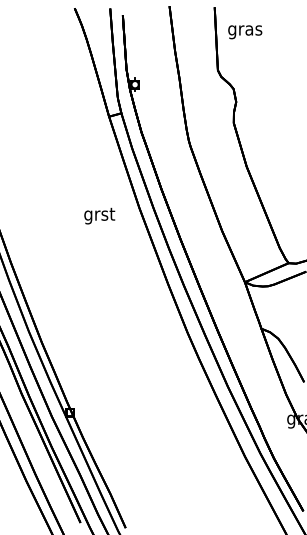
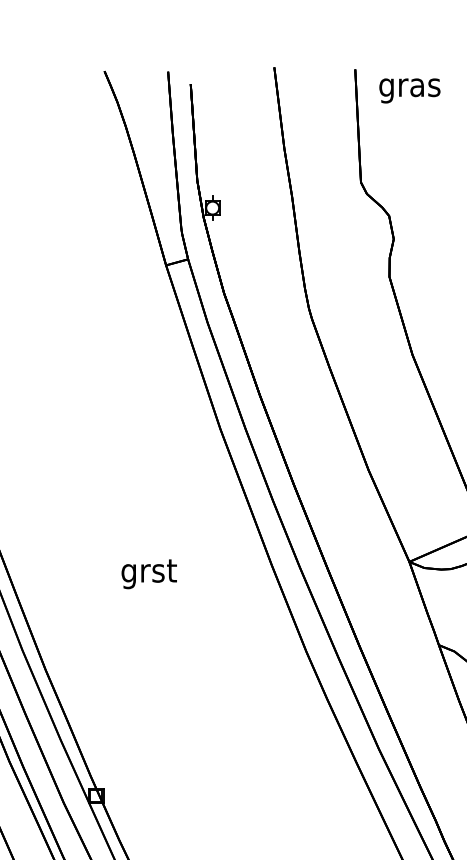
text: (245, 32) -> (410, 91), moved
text: (99, 215) -> (148, 573), moved

